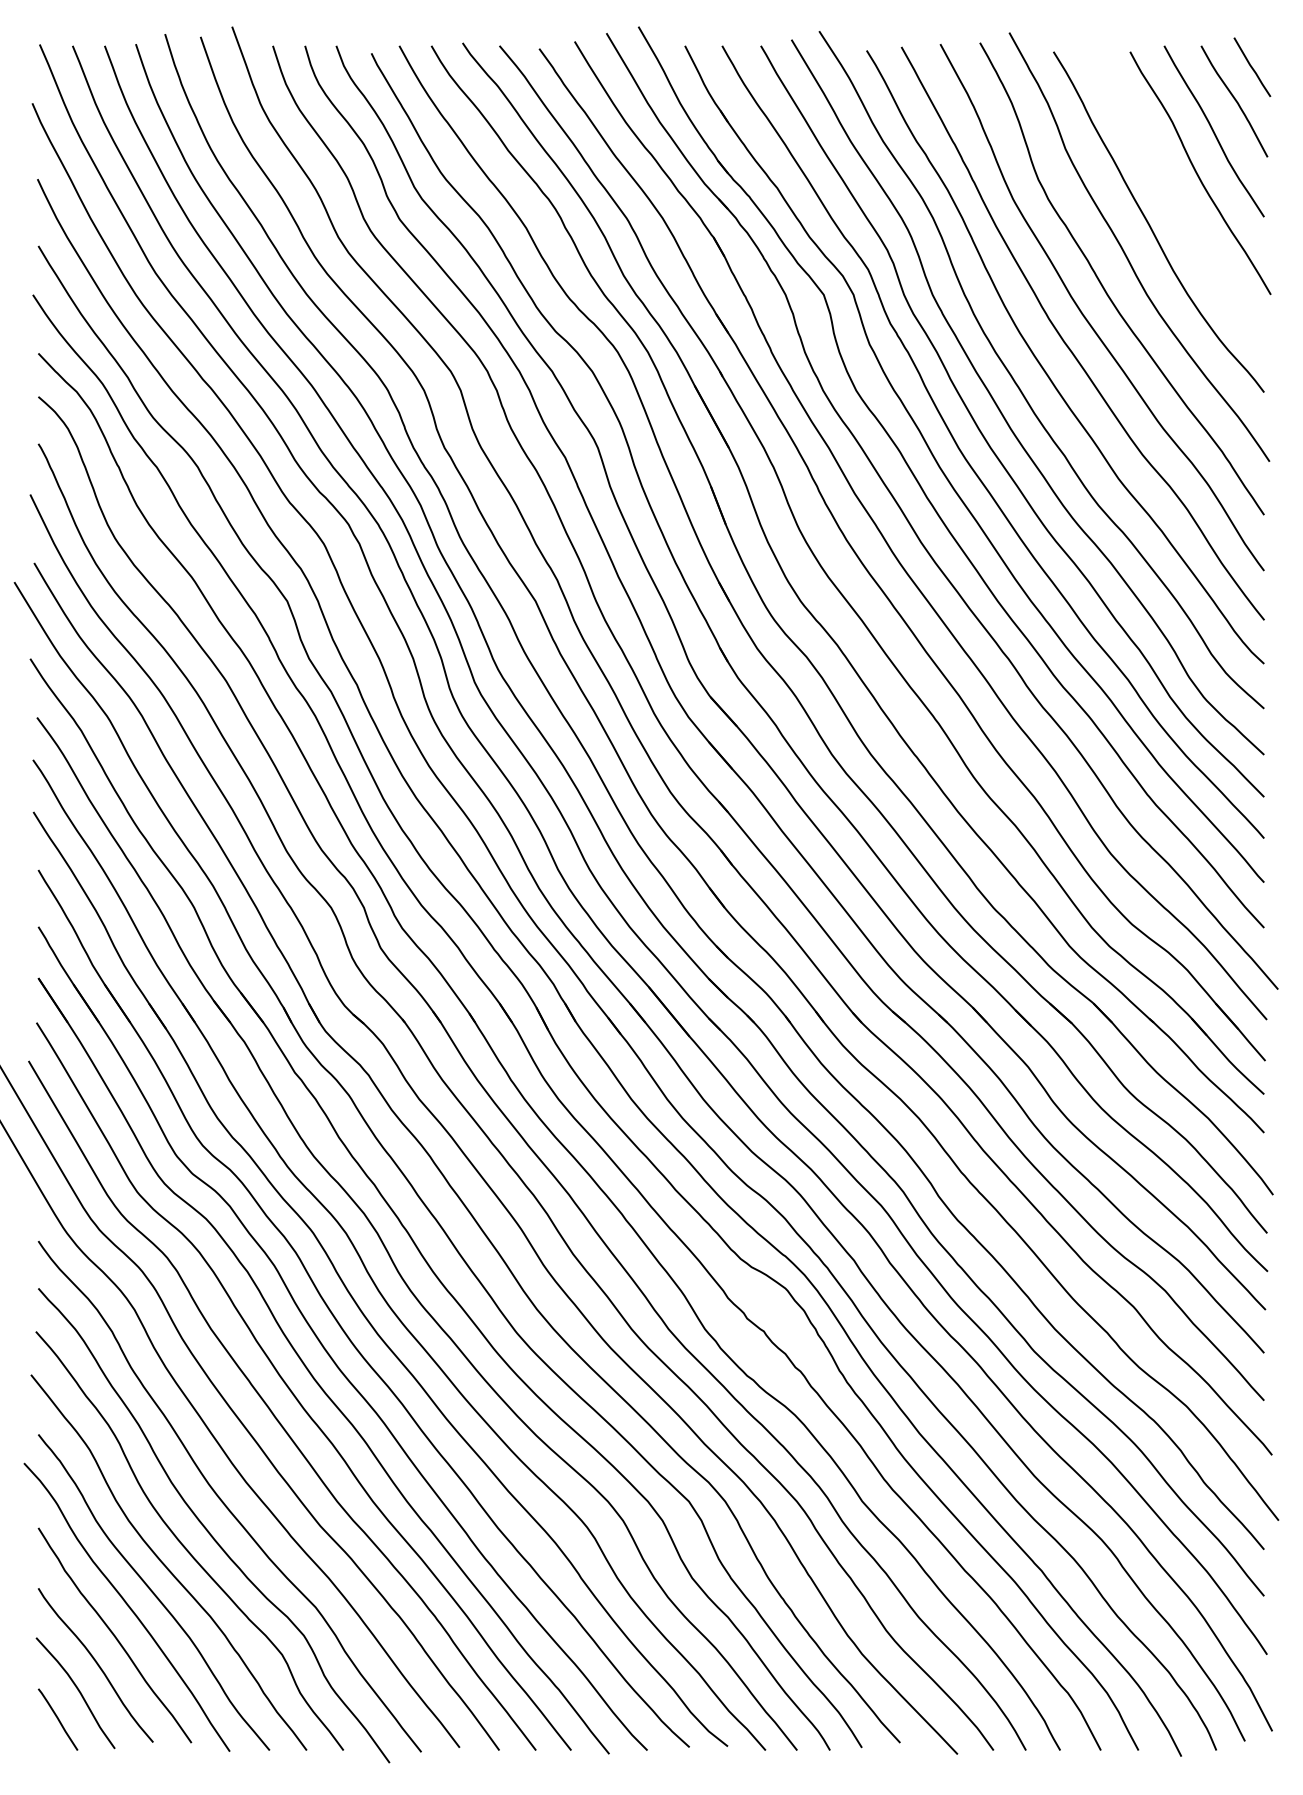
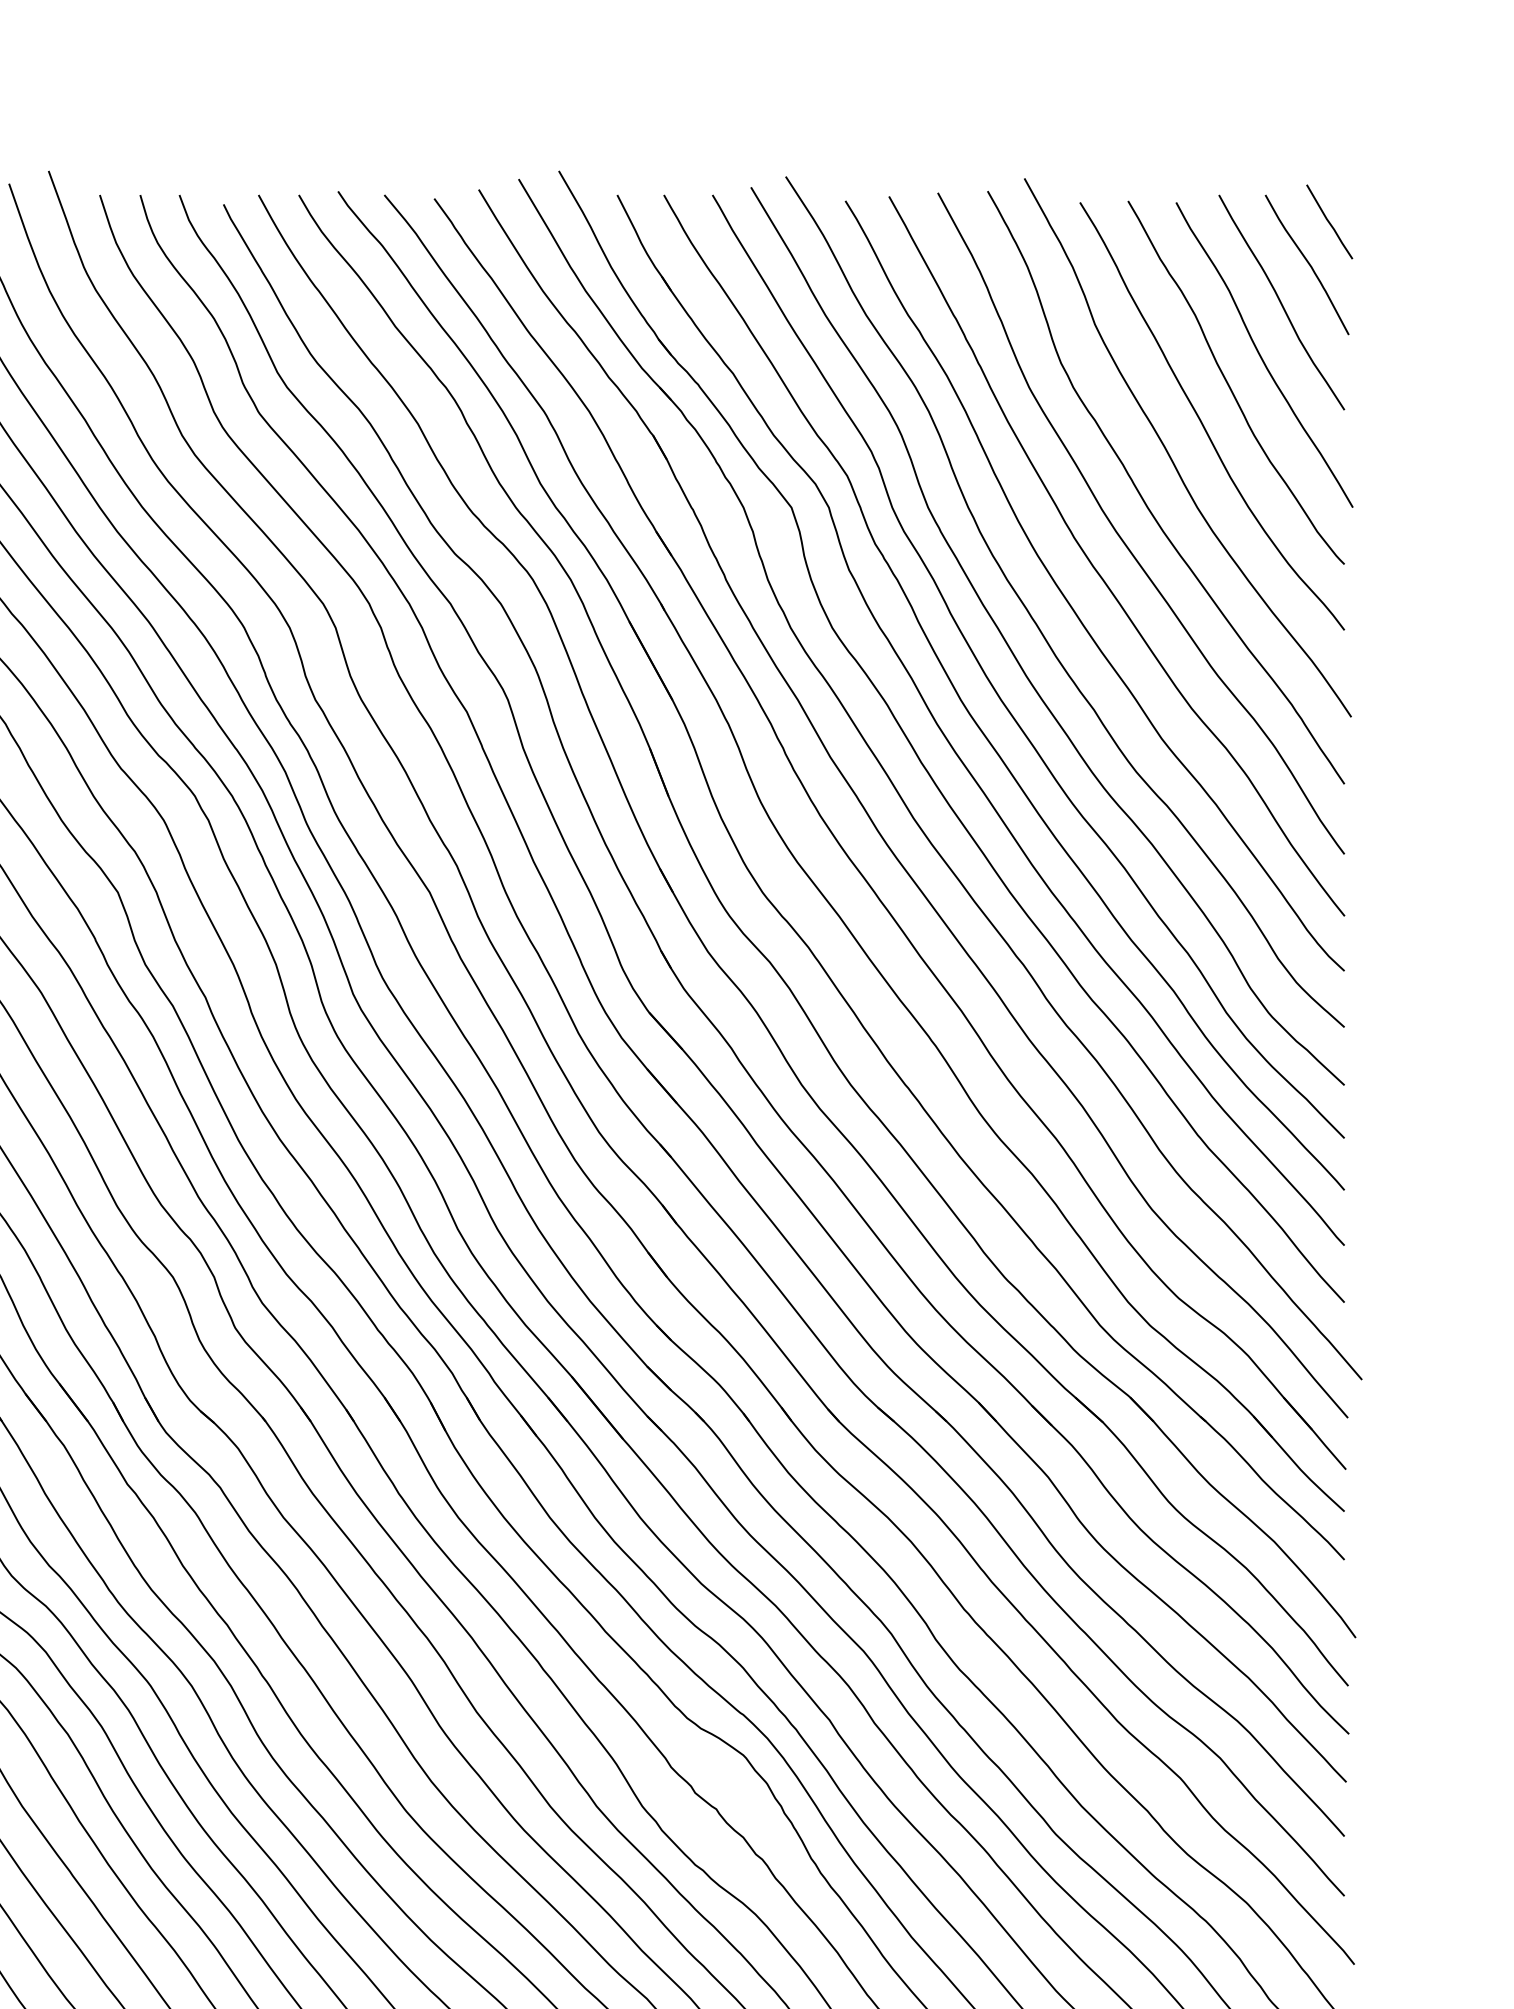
curve: (1173, 198) -> (1230, 386), added

